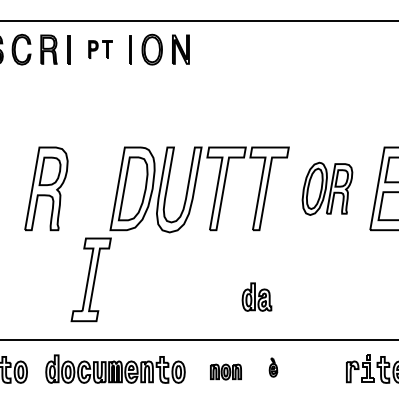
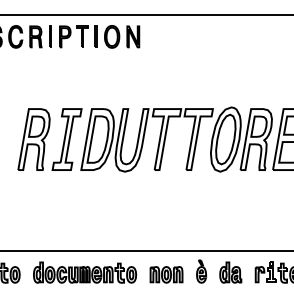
part: (100, 49) -> (73, 36), size x1.67
part: (327, 188) -> (241, 139), size x1.67
part: (90, 279) -> (66, 139), moved
part: (256, 296) -> (230, 272), moved
part: (273, 367) -> (201, 271), size x1.67
part: (225, 371) -> (166, 274), size x1.43

